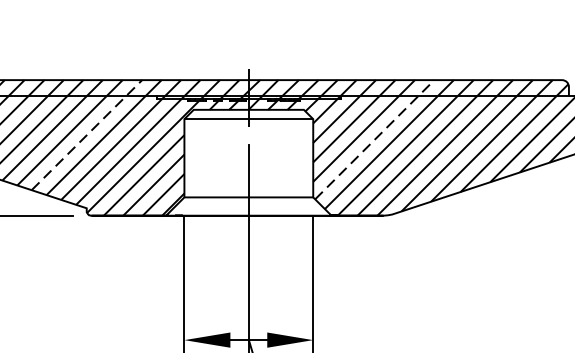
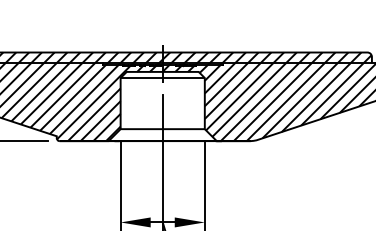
line: (86, 135) -> (56, 88), dashed -> solid
line: (375, 139) -> (245, 91), dashed -> solid

